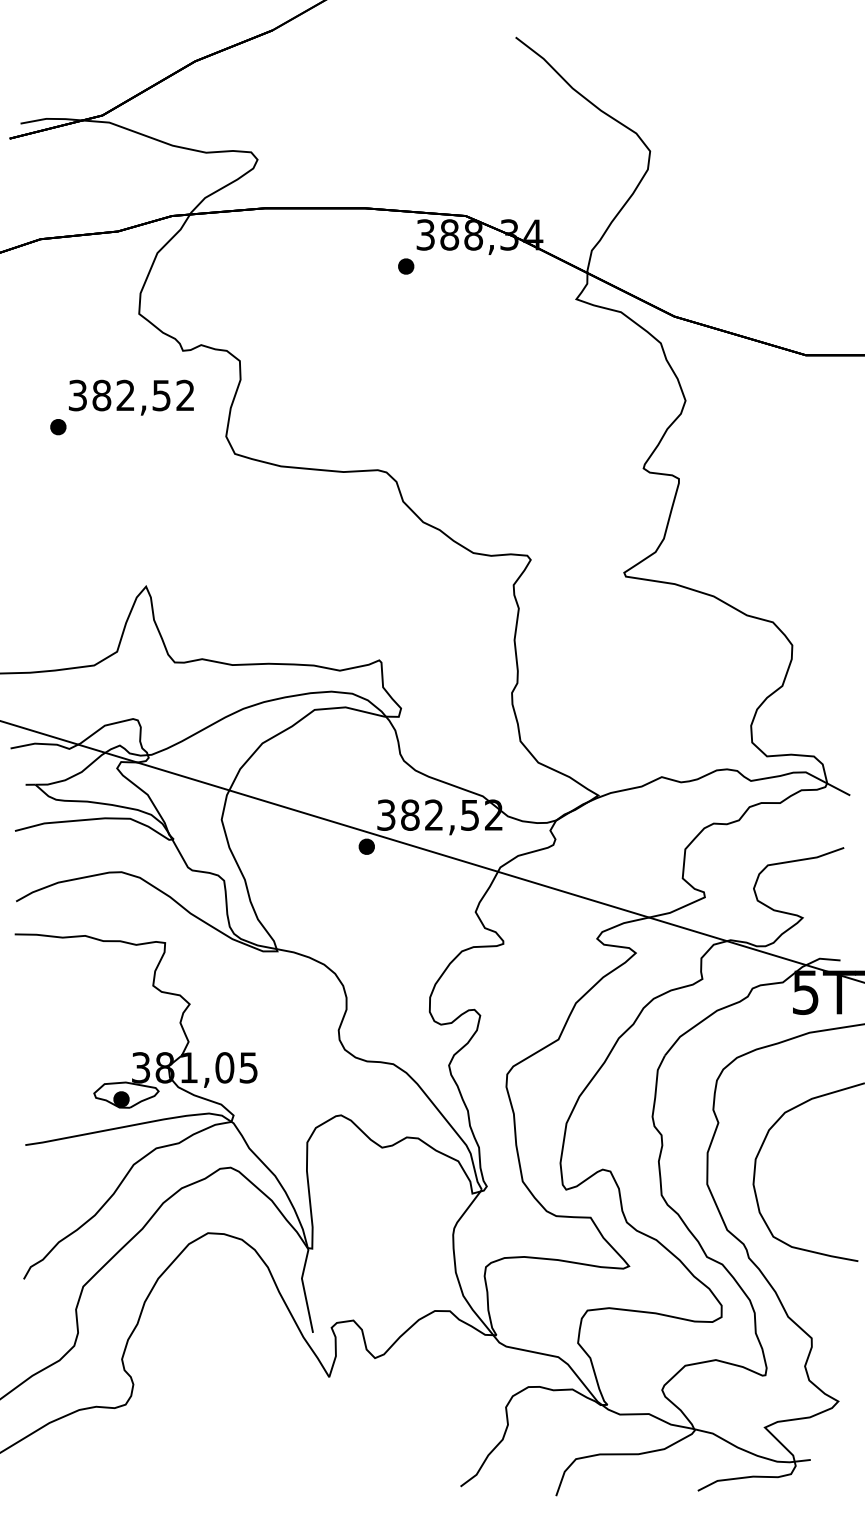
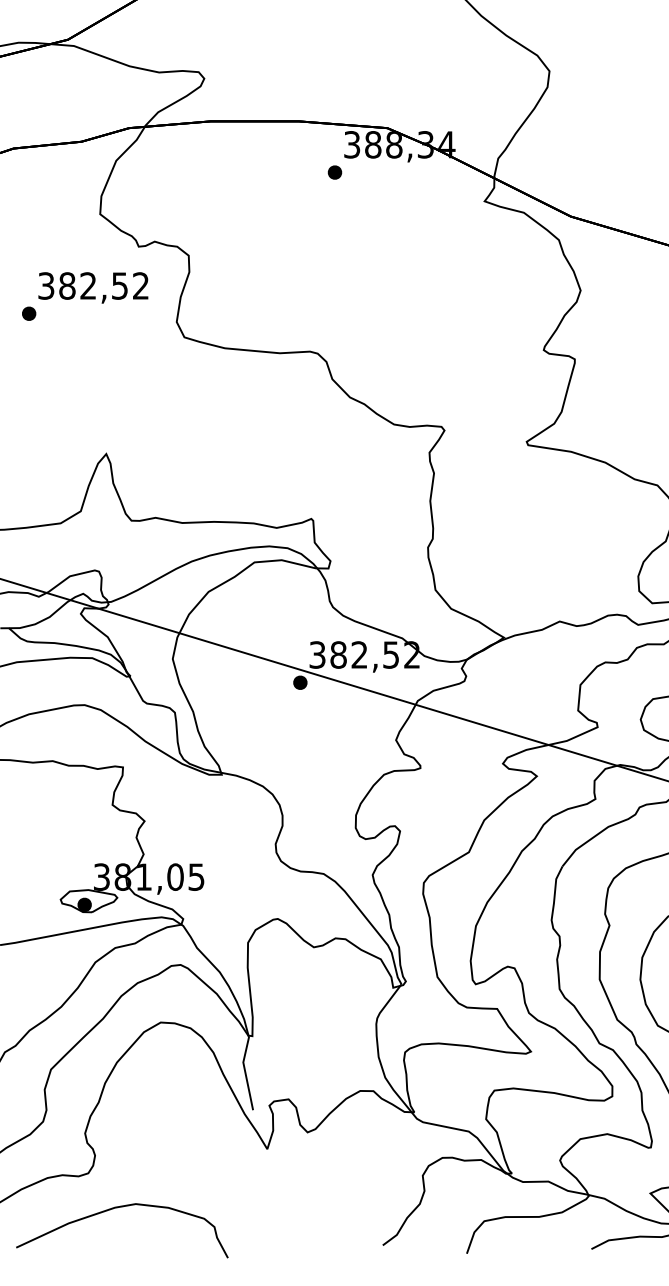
curve: (158, 1444) -> (117, 1208), added

